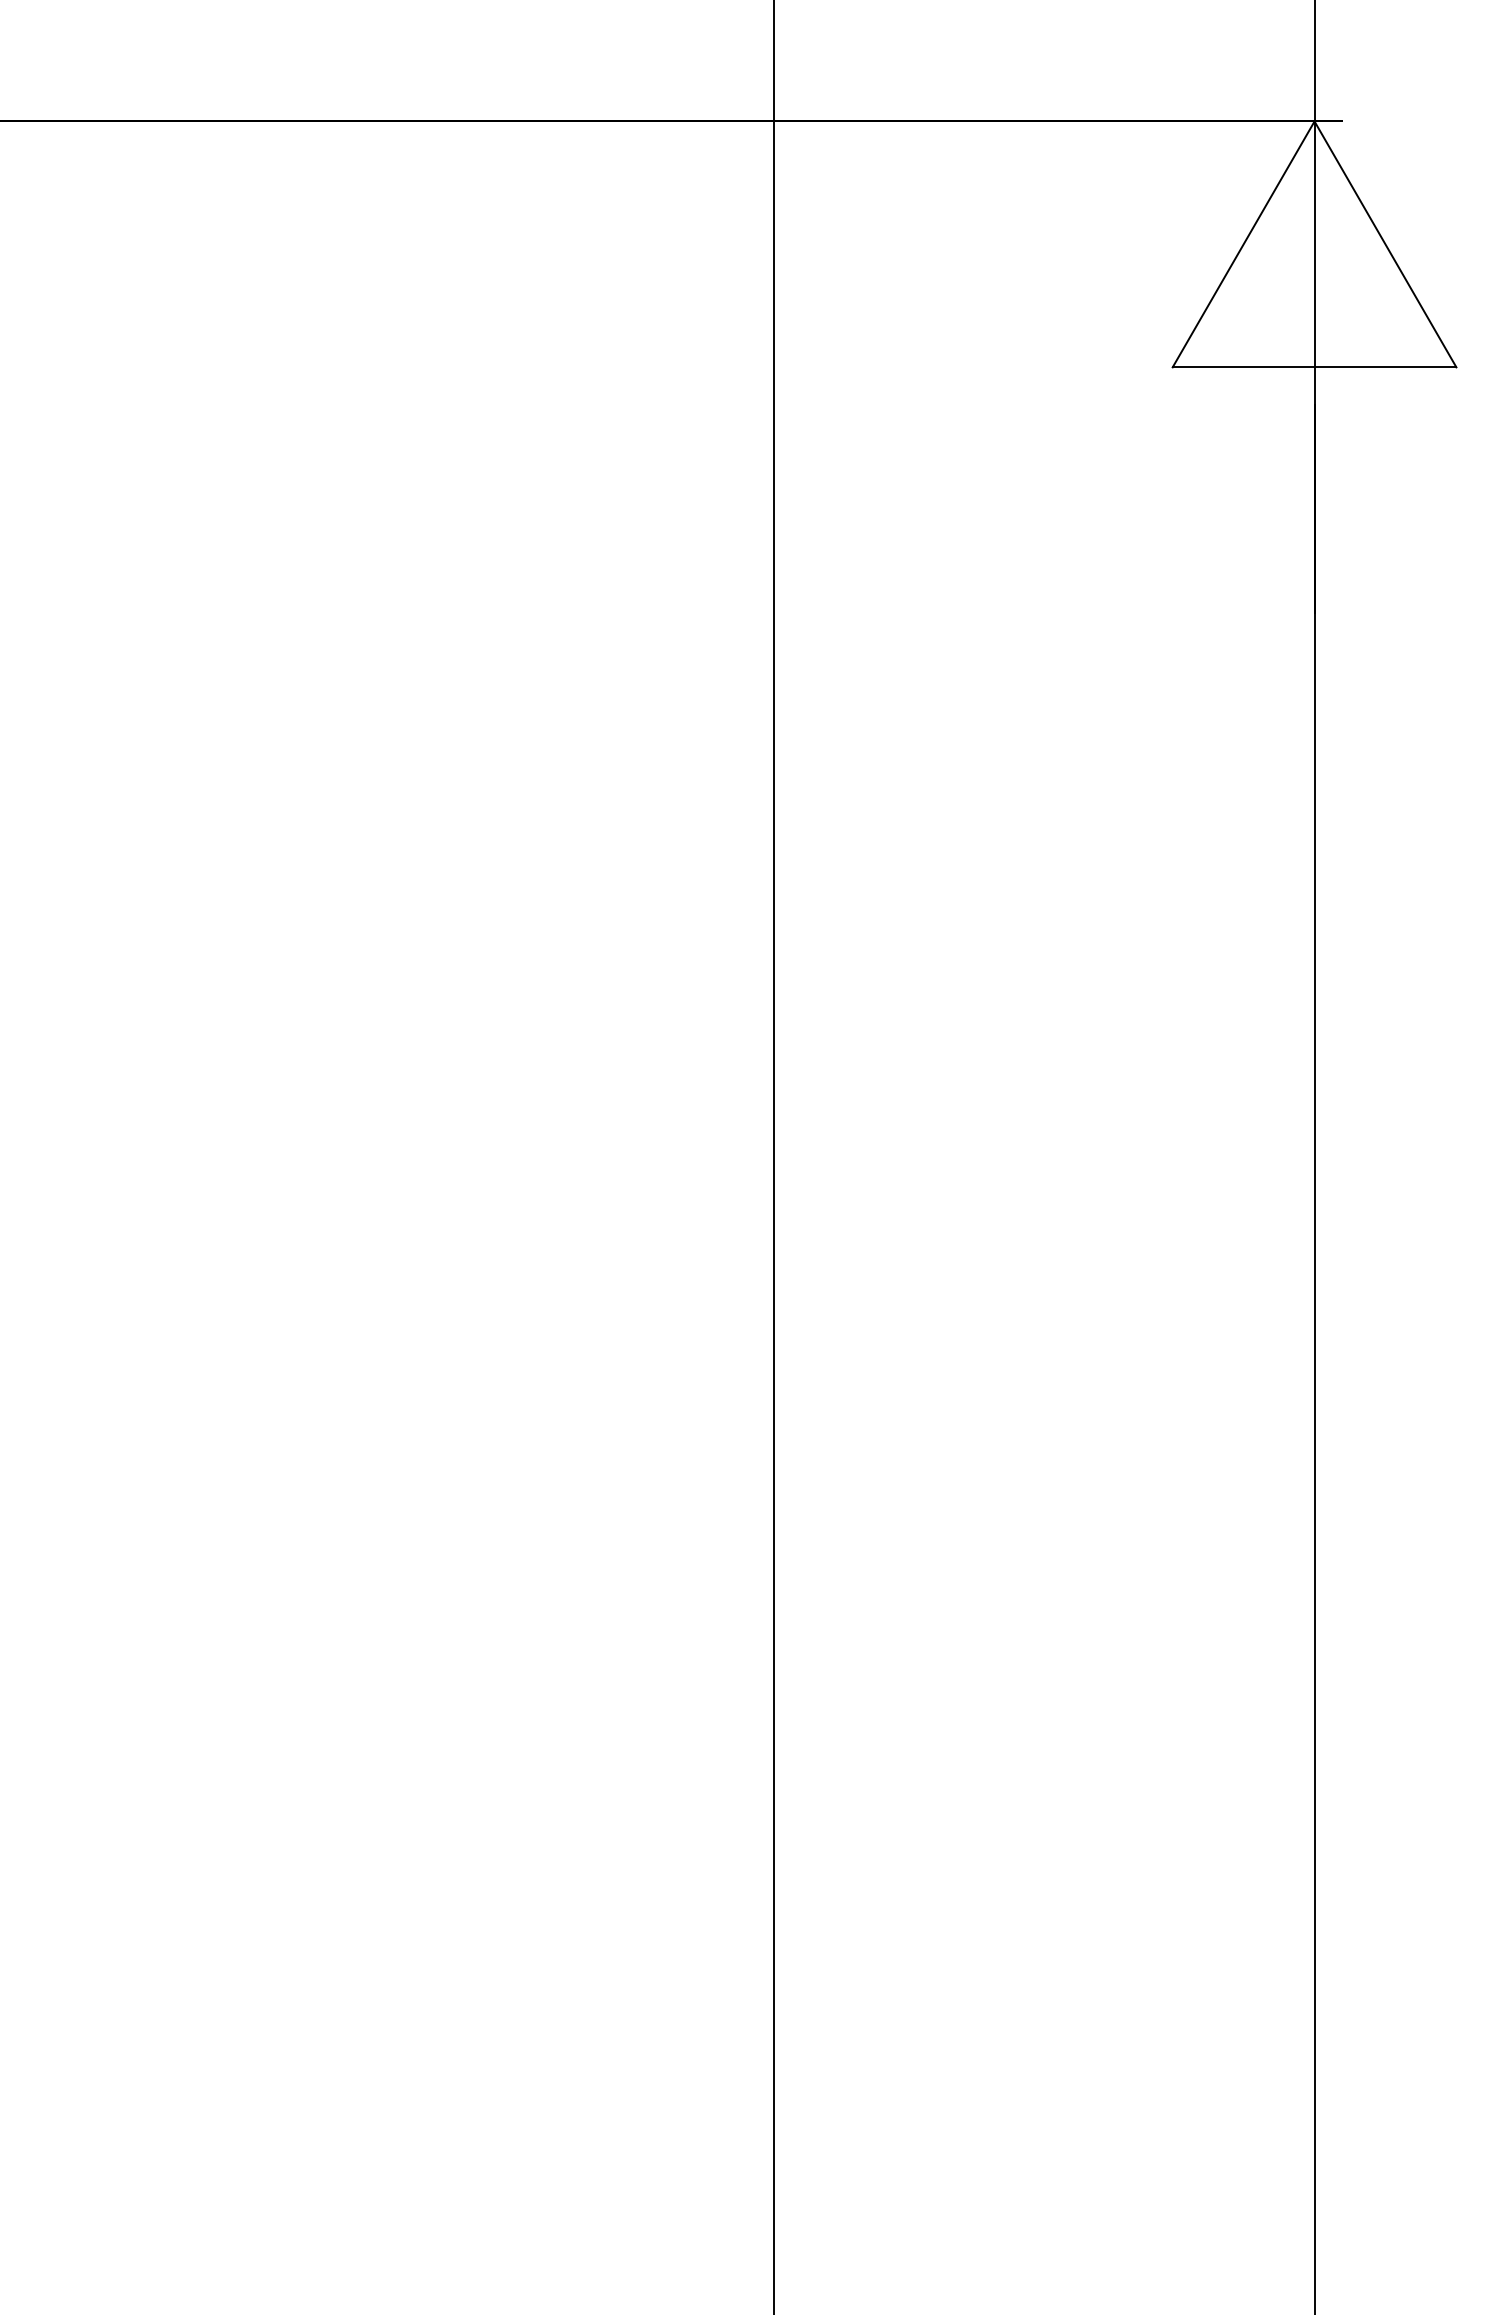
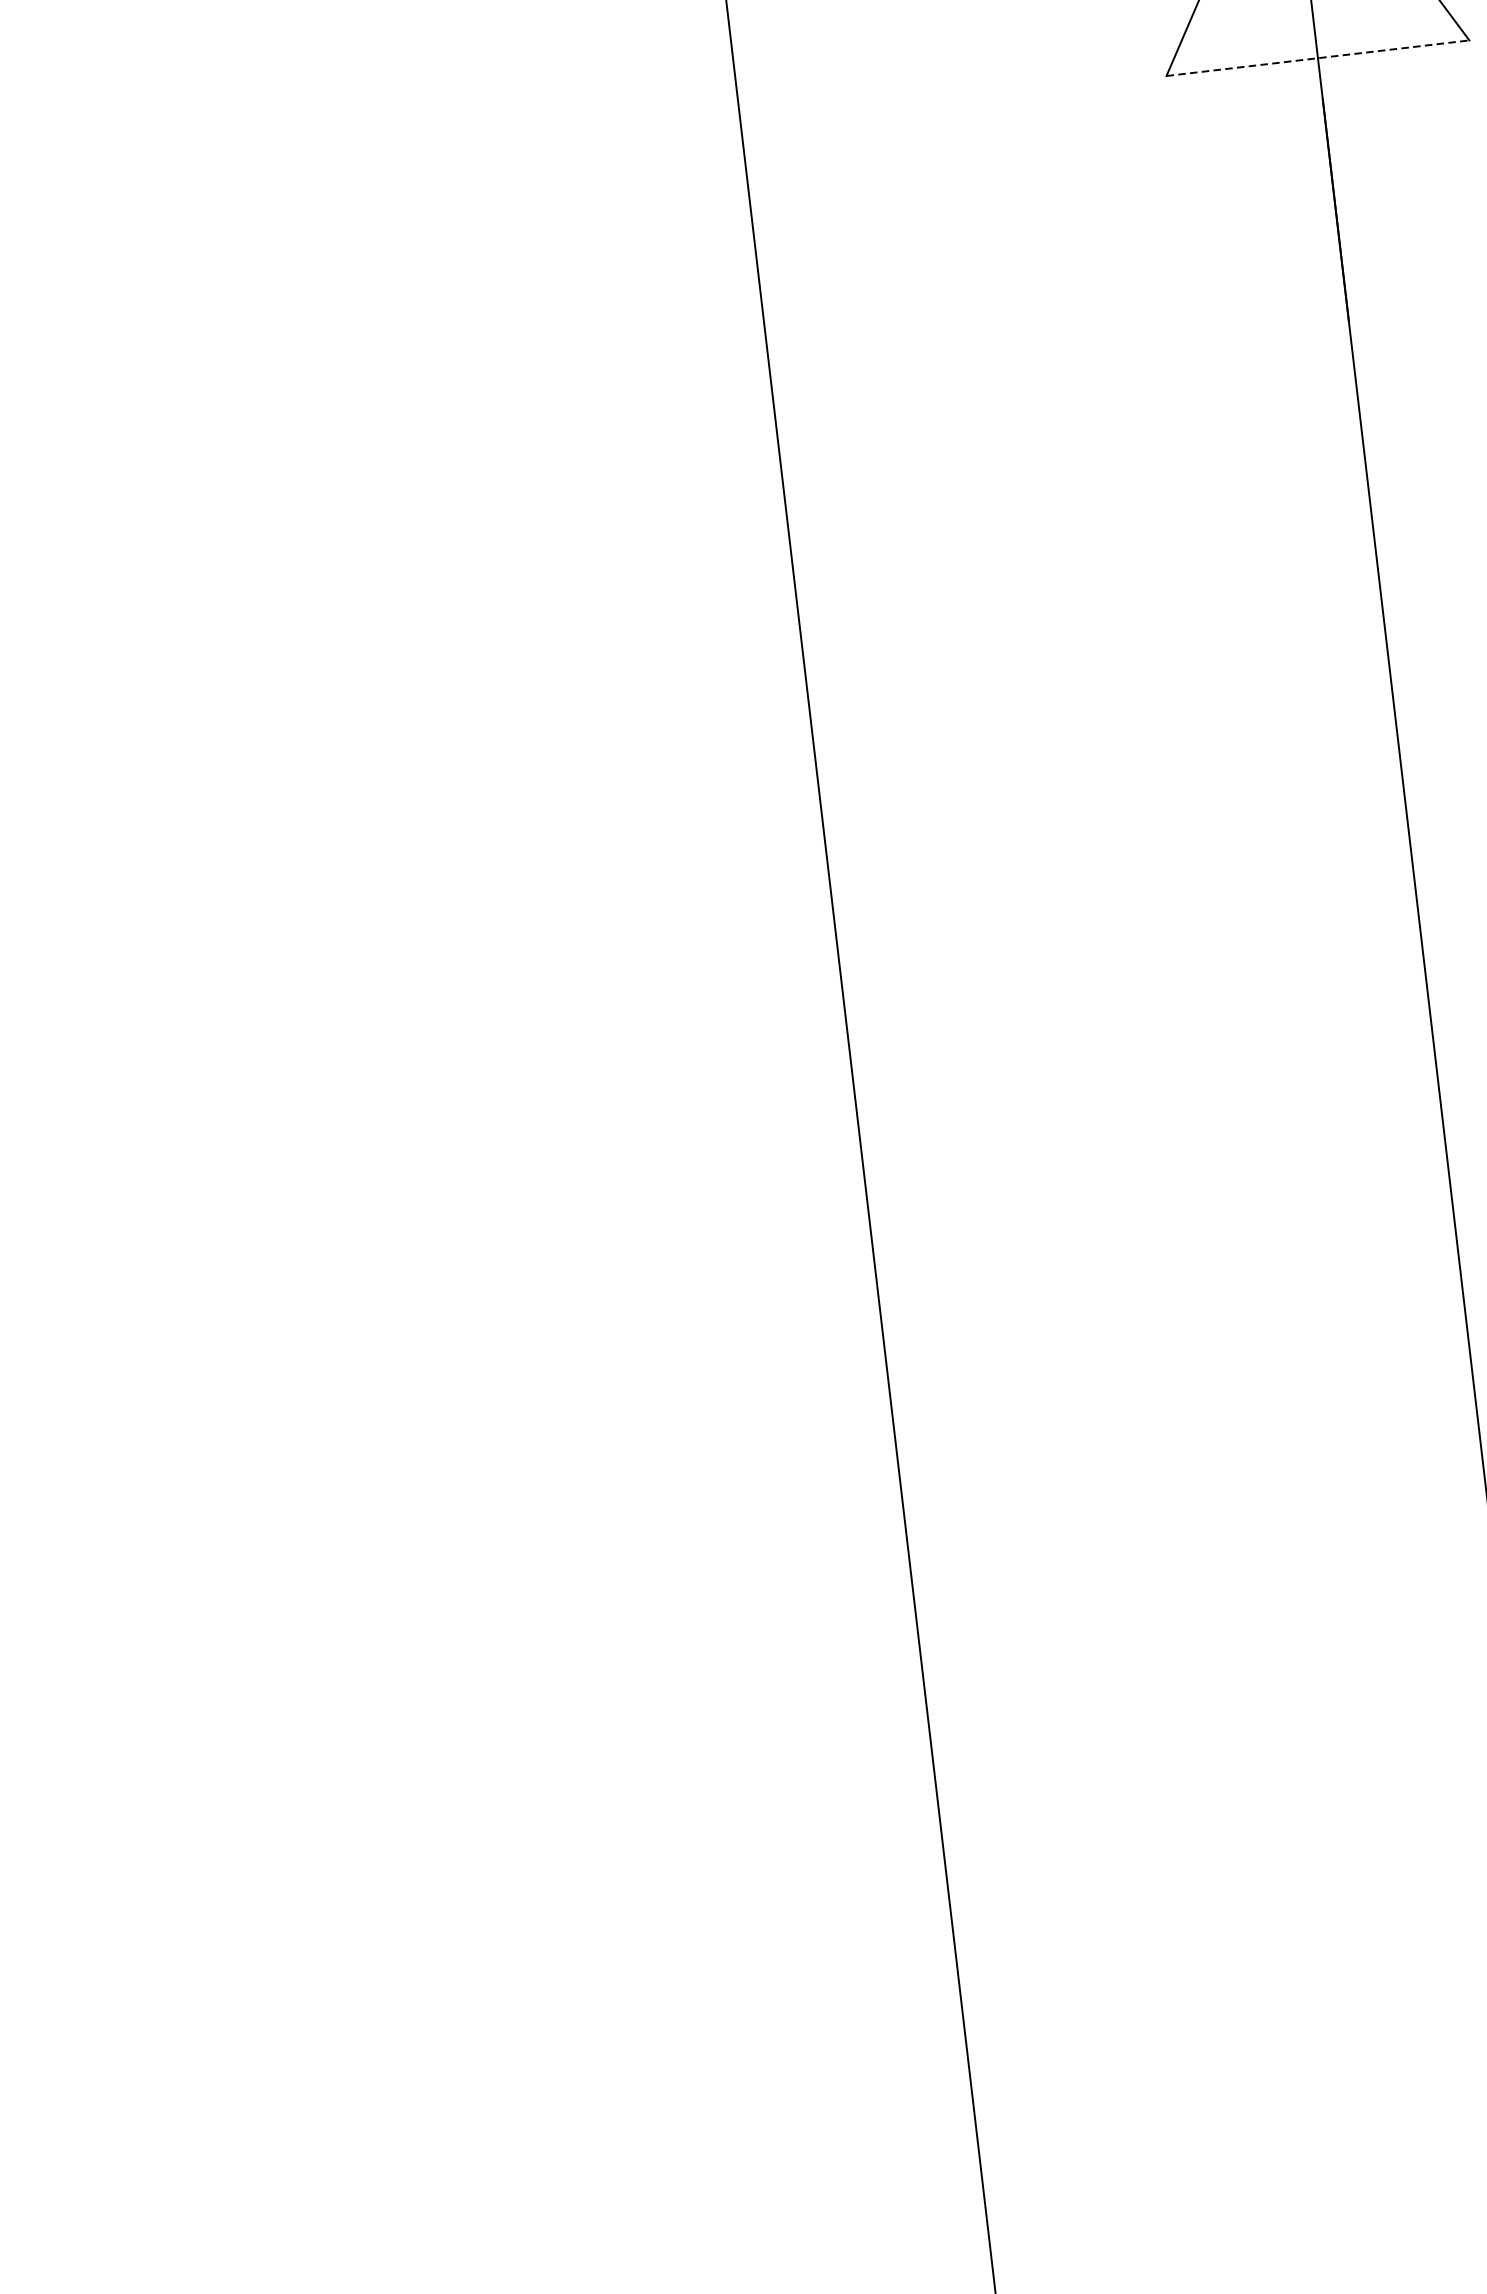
line: (1314, 367) -> (1317, 58), solid -> dashed

